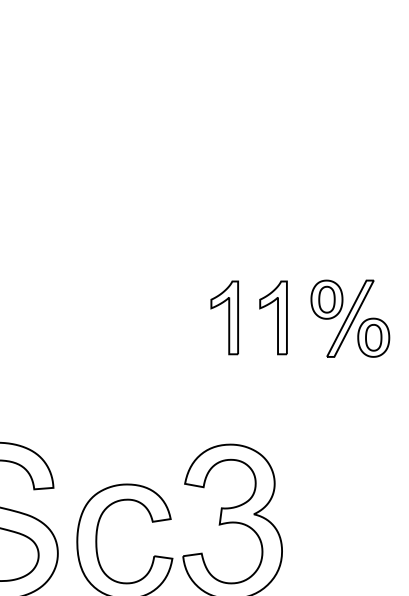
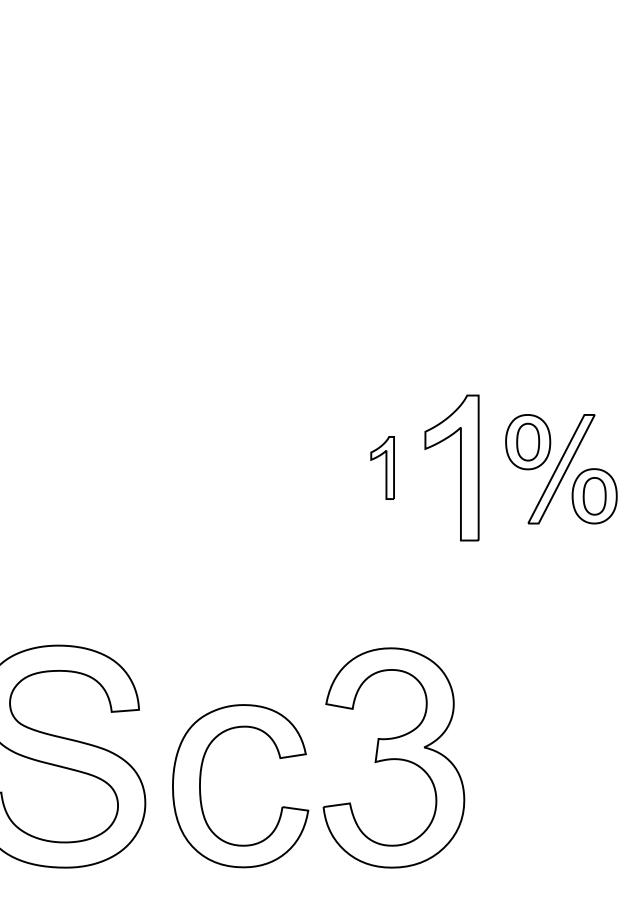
part: (224, 317) -> (382, 467), size x0.6
part: (273, 317) -> (452, 467), size x1.4

